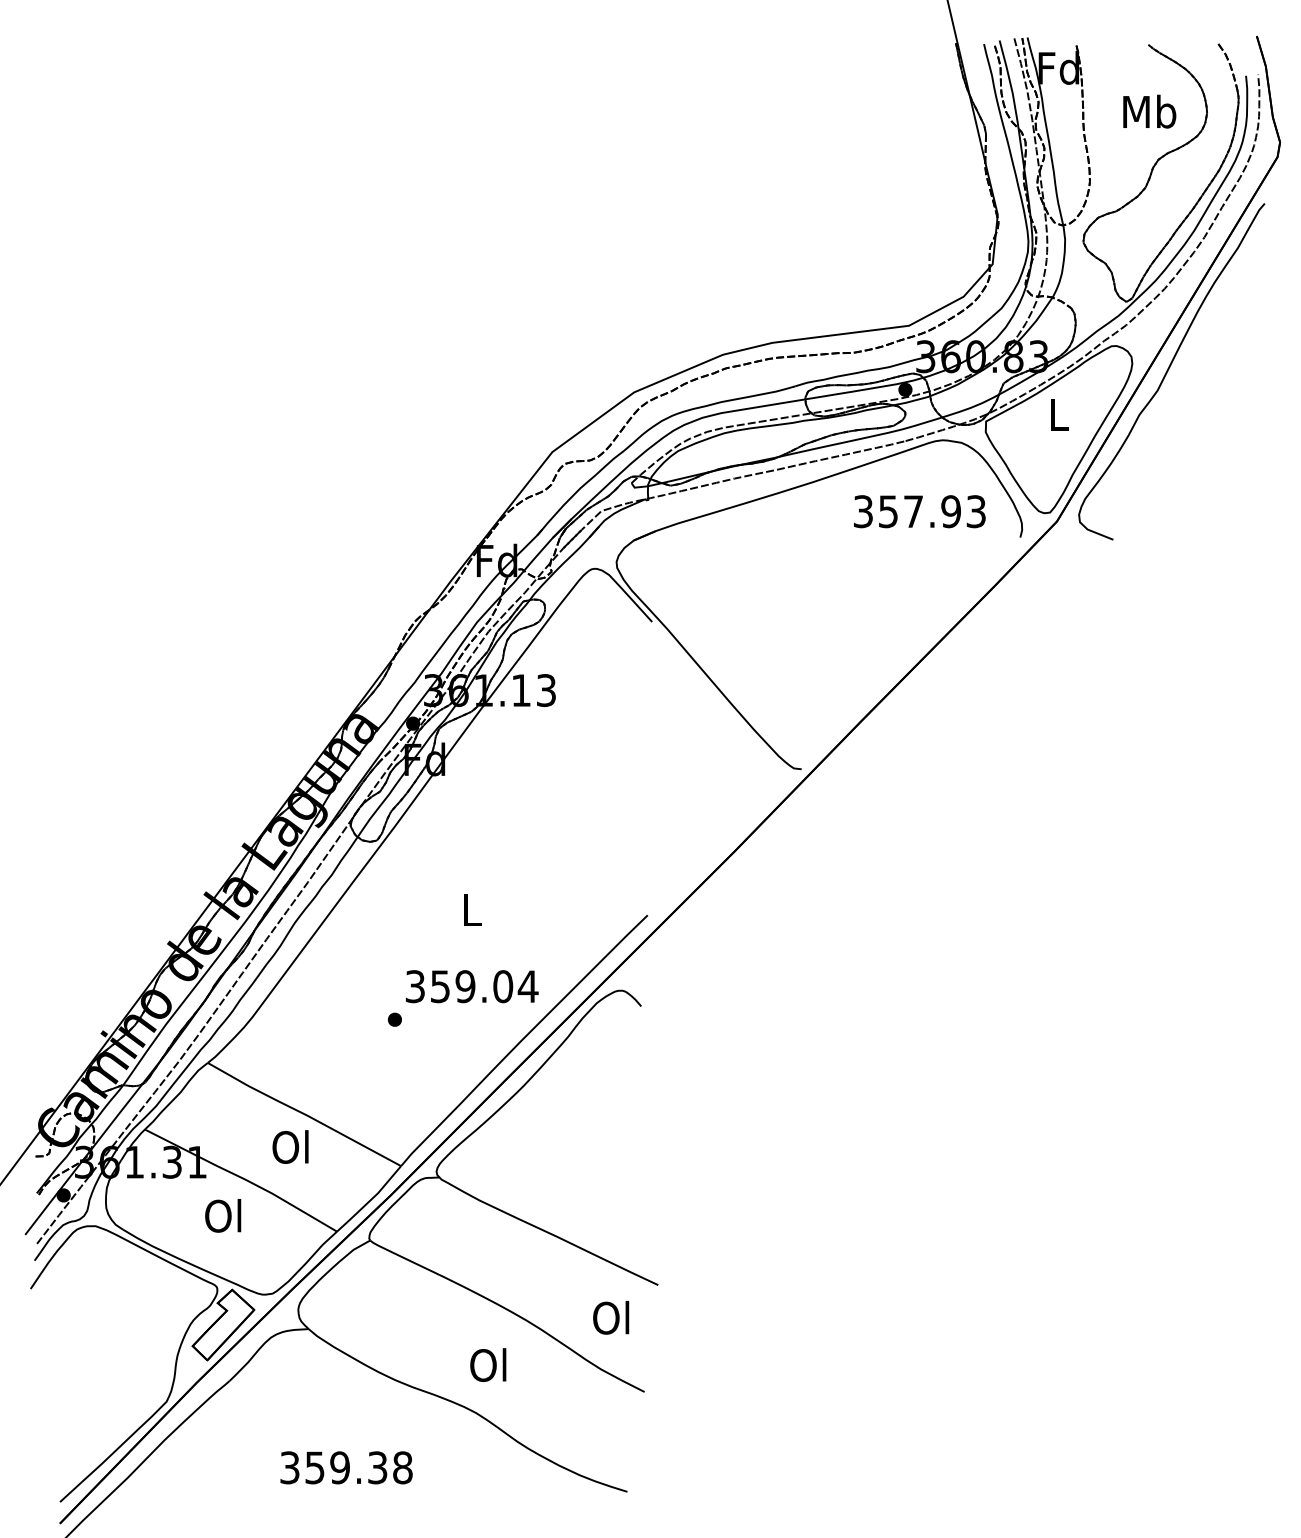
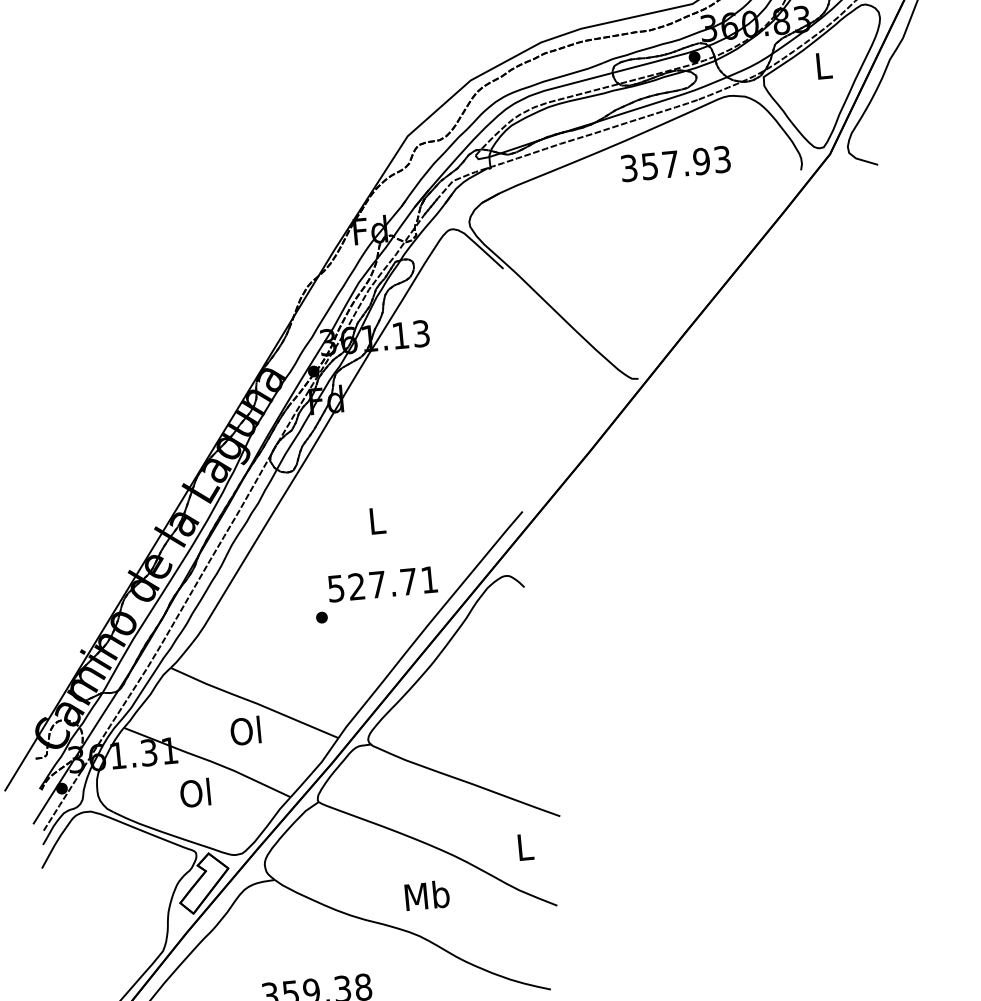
text: (919, 511) -> (675, 163), moved
text: (472, 986) -> (383, 584), 359.04 -> 527.71
text: (611, 1317) -> (524, 846), Ol -> L
text: (489, 1364) -> (427, 895), Ol -> Mb

